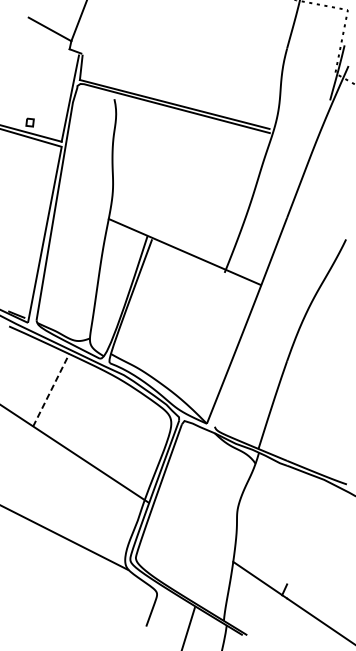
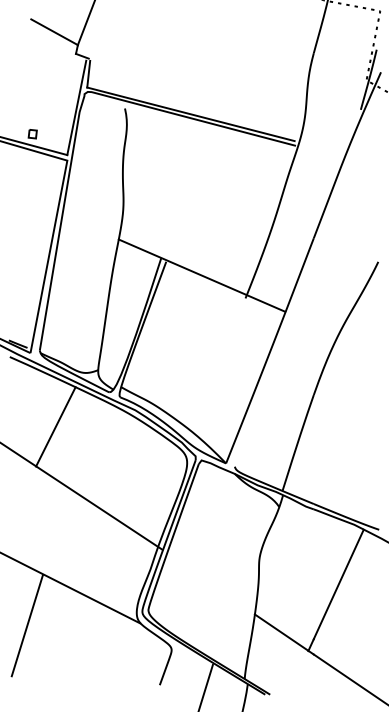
line: (51, 389) -> (56, 426), dashed -> solid
line: (309, 534) -> (338, 584), added
line: (24, 571) -> (26, 625), added

